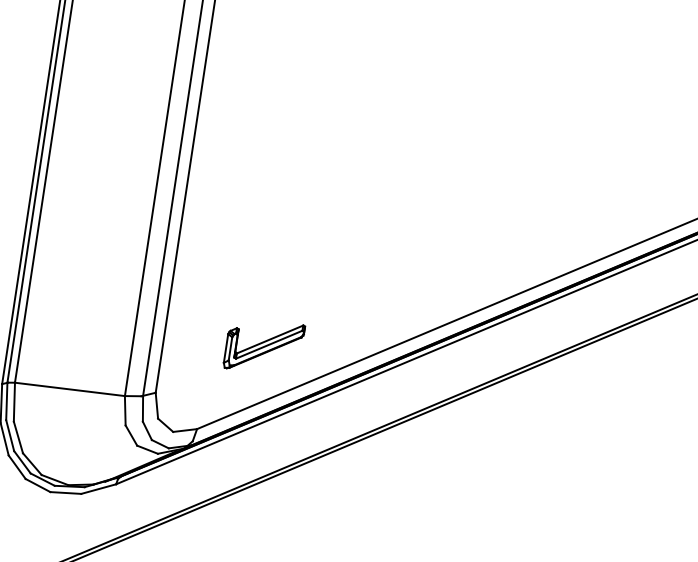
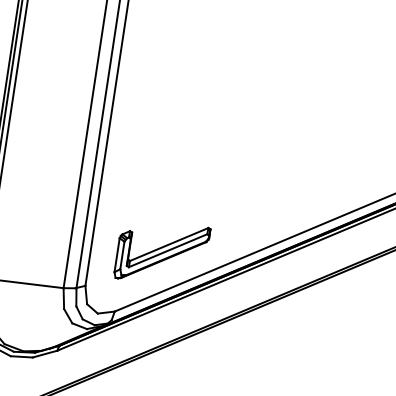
part: (264, 346) -> (162, 253), size x1.67

